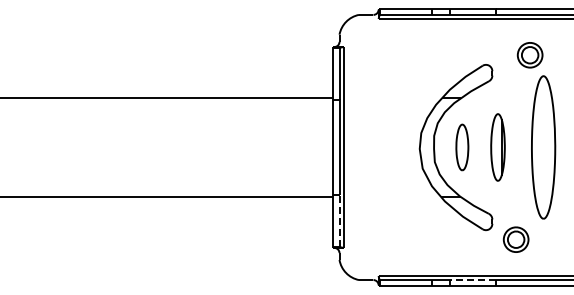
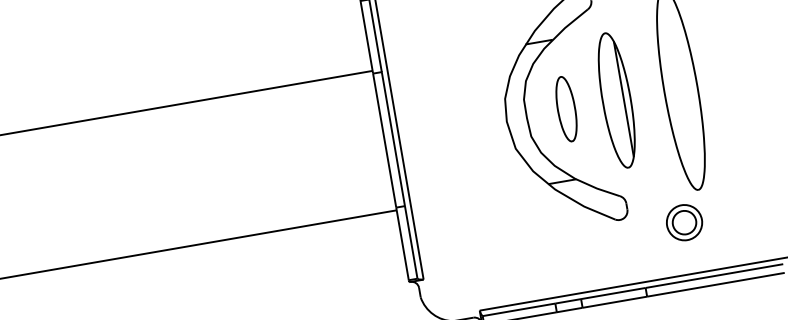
part: (497, 147) -> (616, 100), size x1.43
line: (339, 220) -> (411, 242), dashed -> solid
part: (515, 239) -> (683, 222), moved
line: (472, 280) -> (613, 294), dashed -> solid

